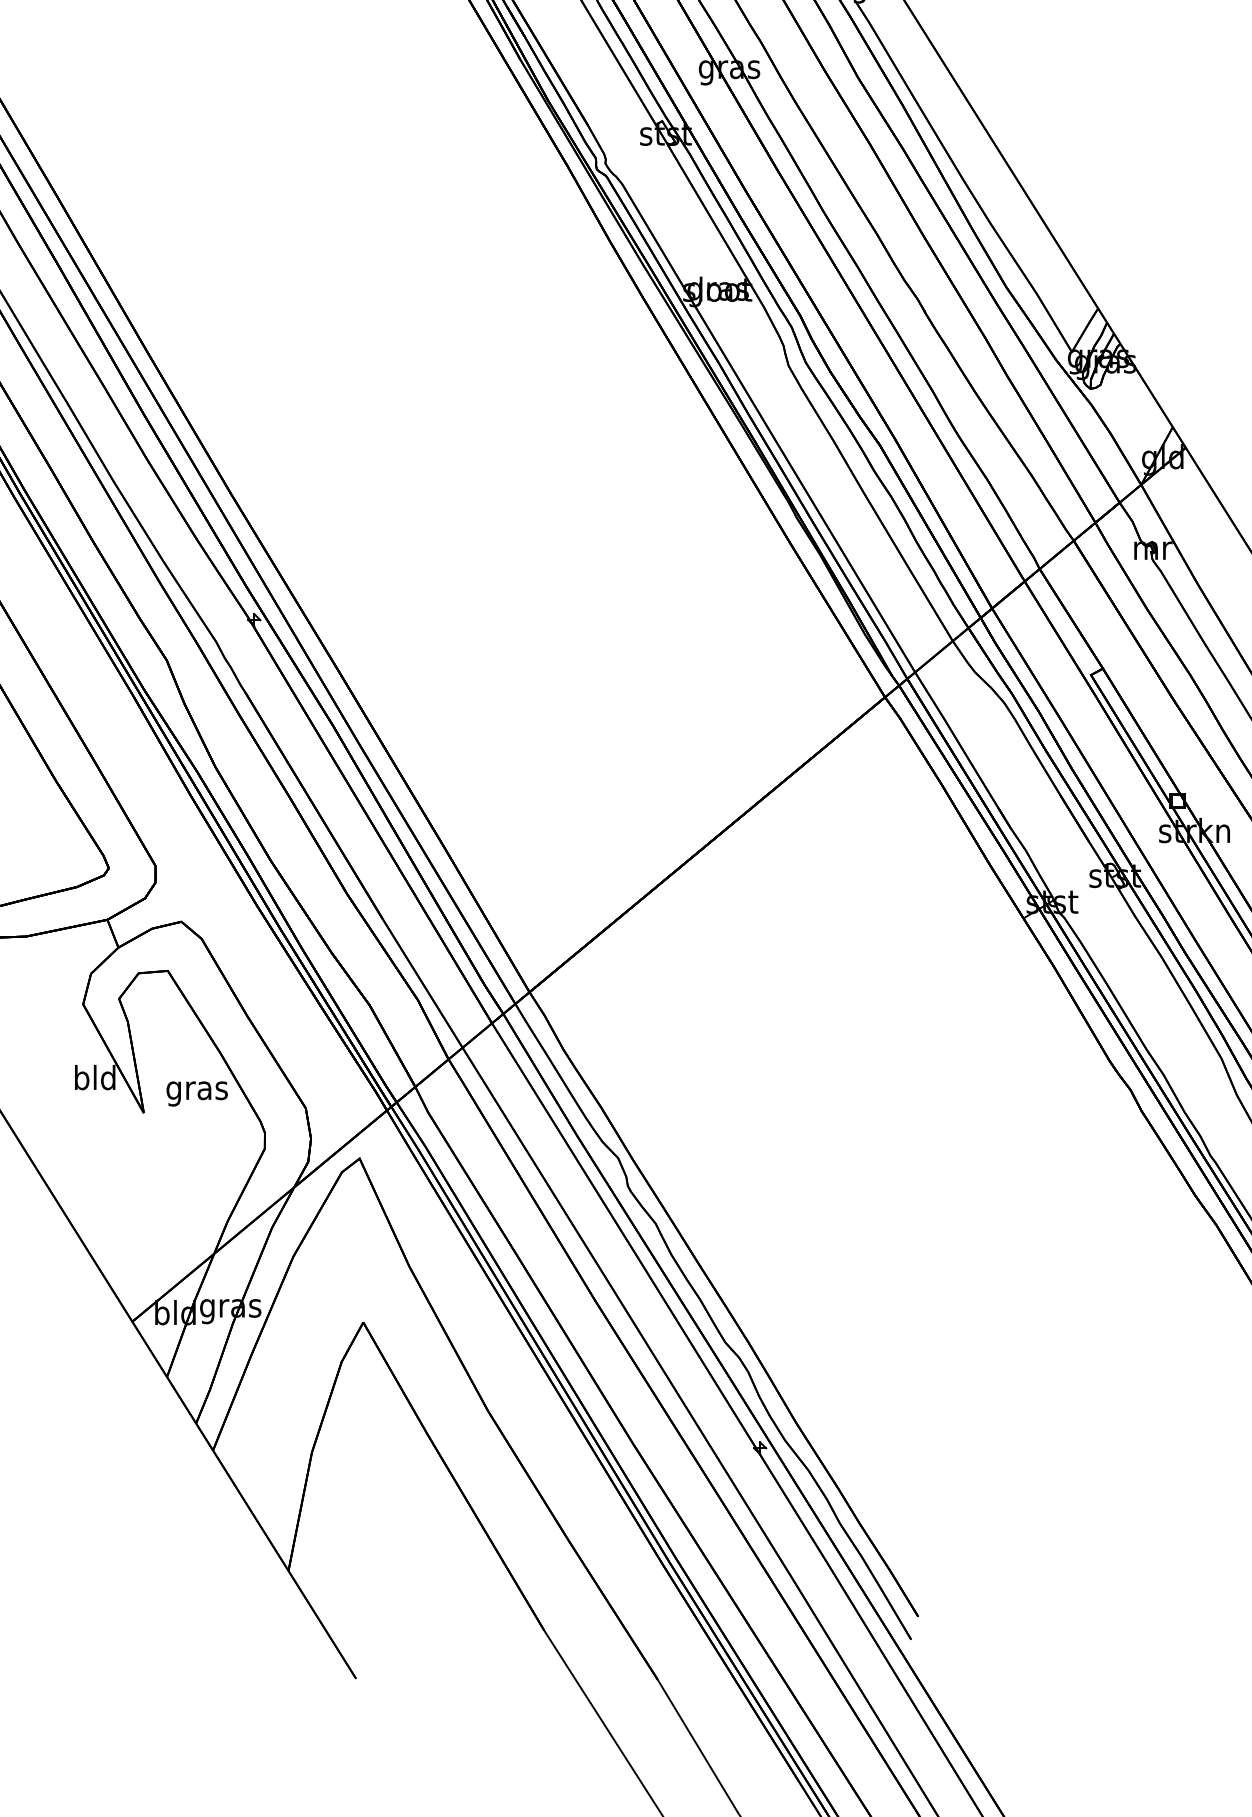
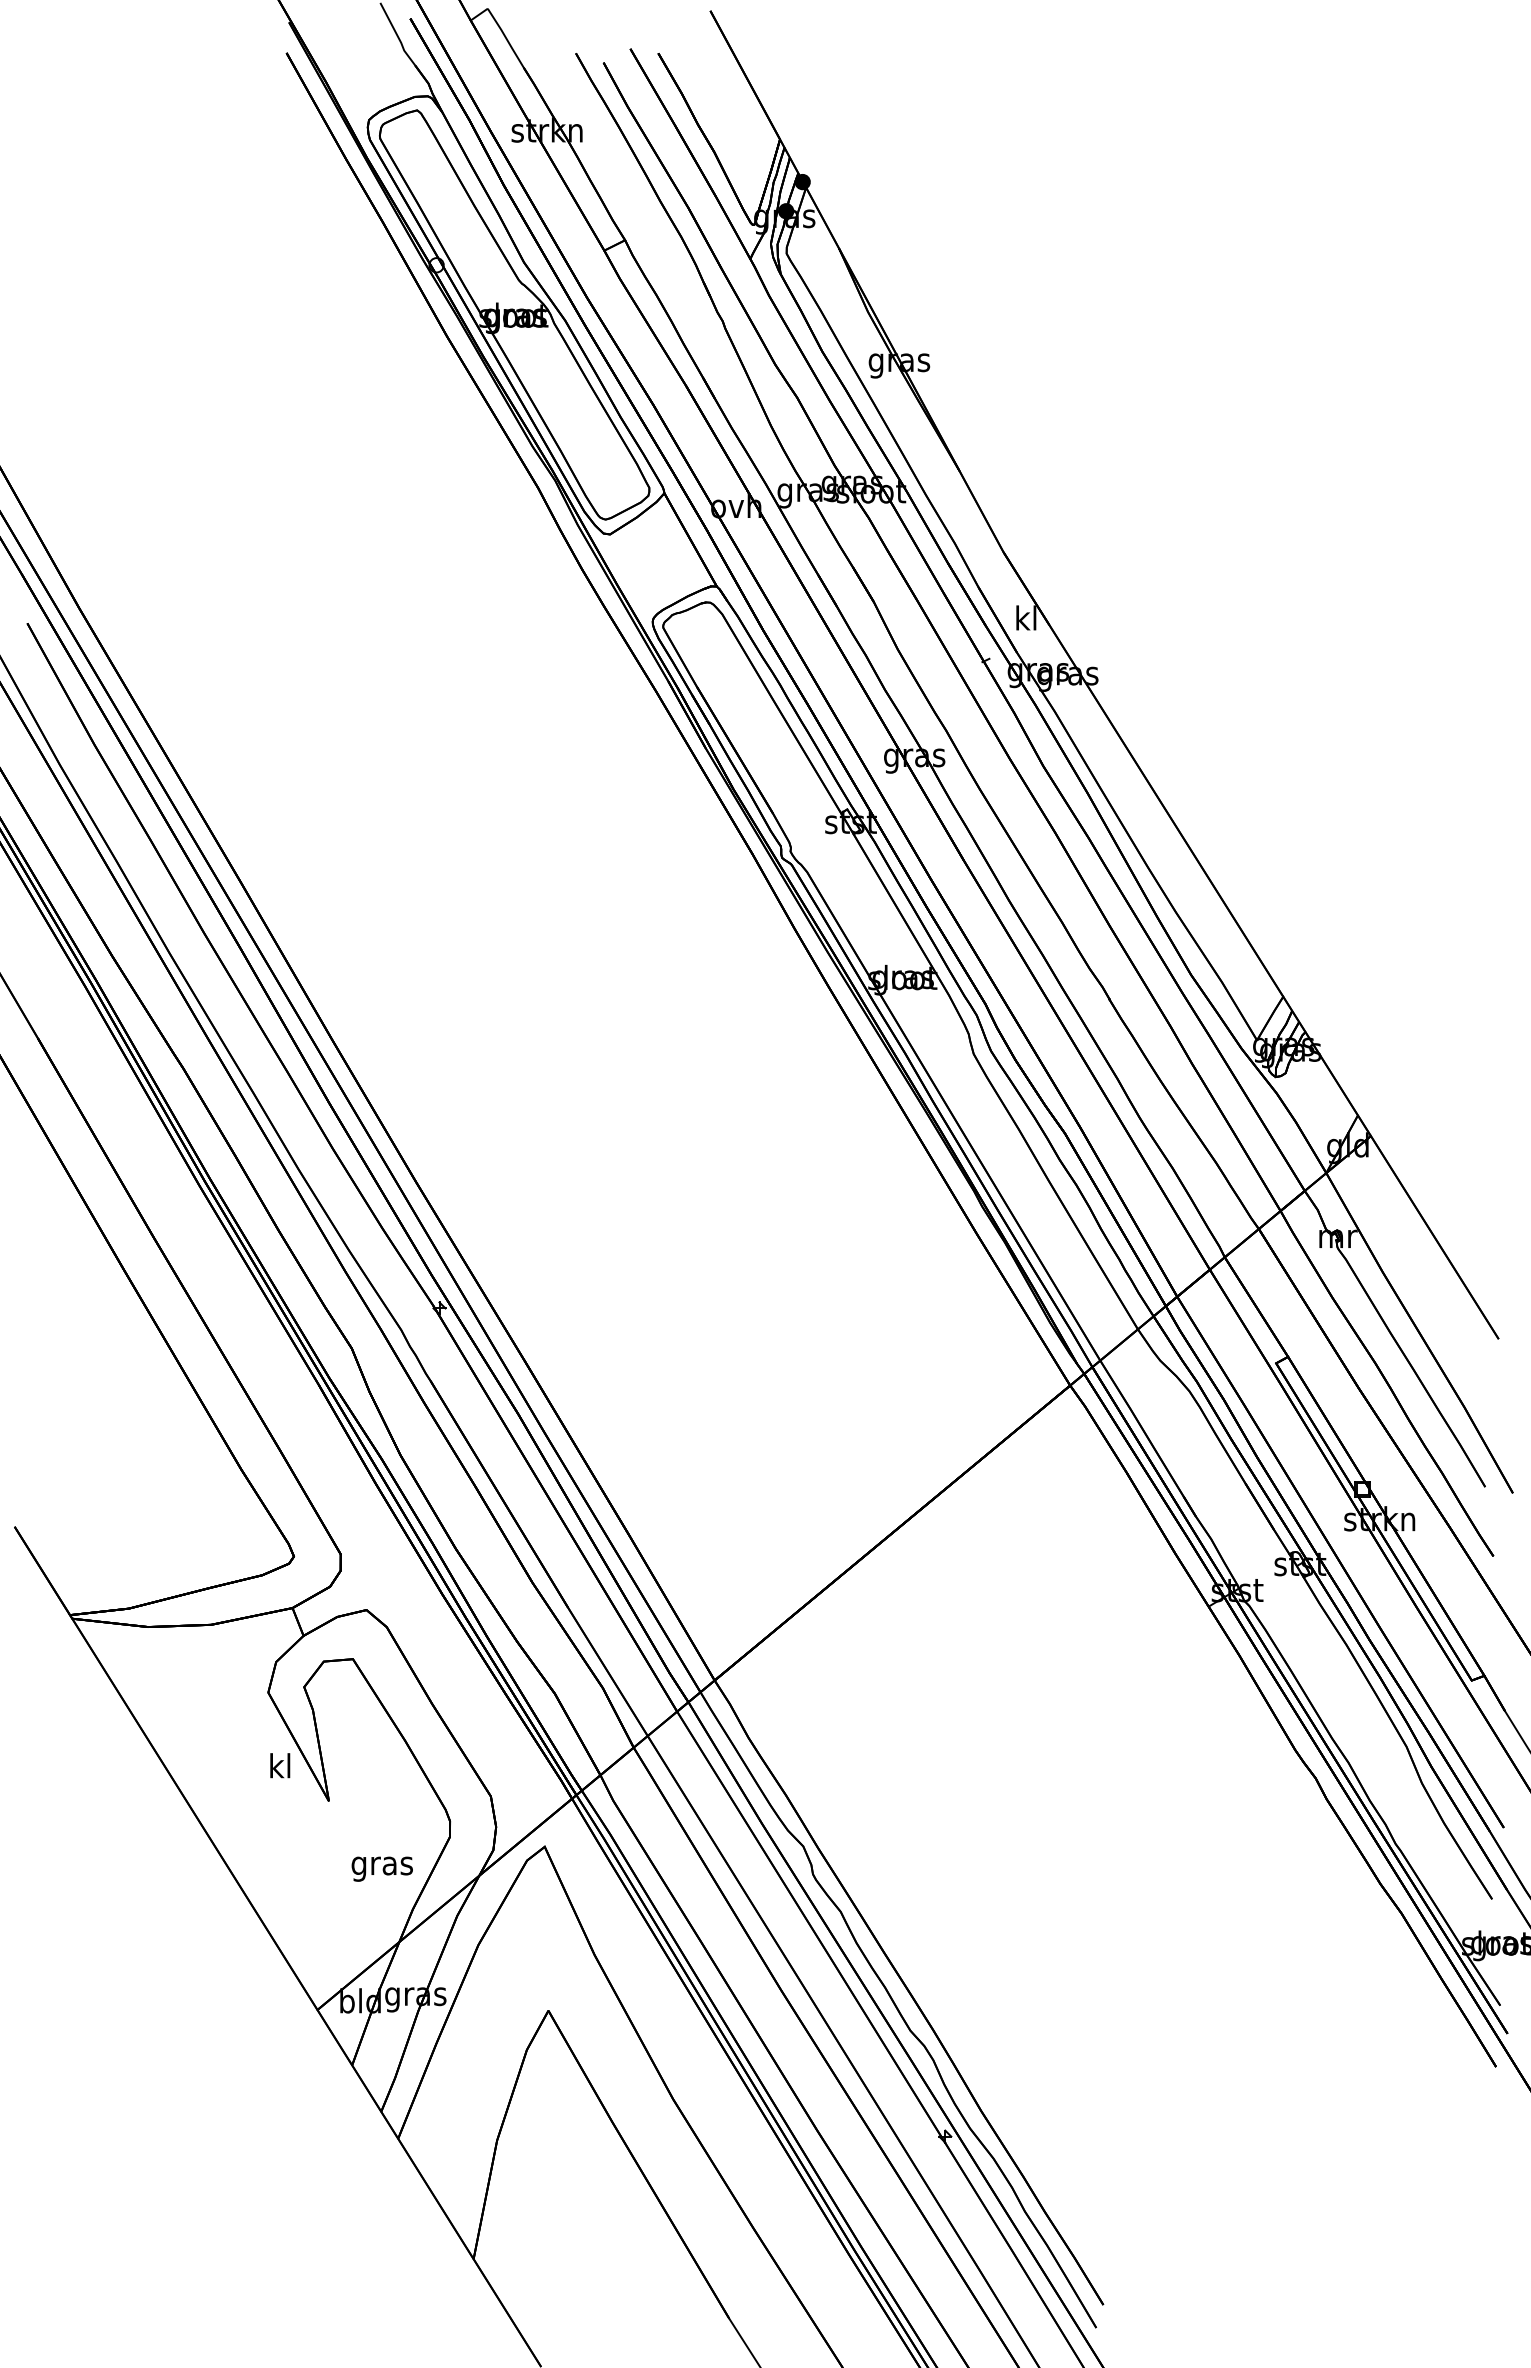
text: (95, 1077) -> (280, 1765), bld -> kl
text: (196, 1093) -> (381, 1868), moved

